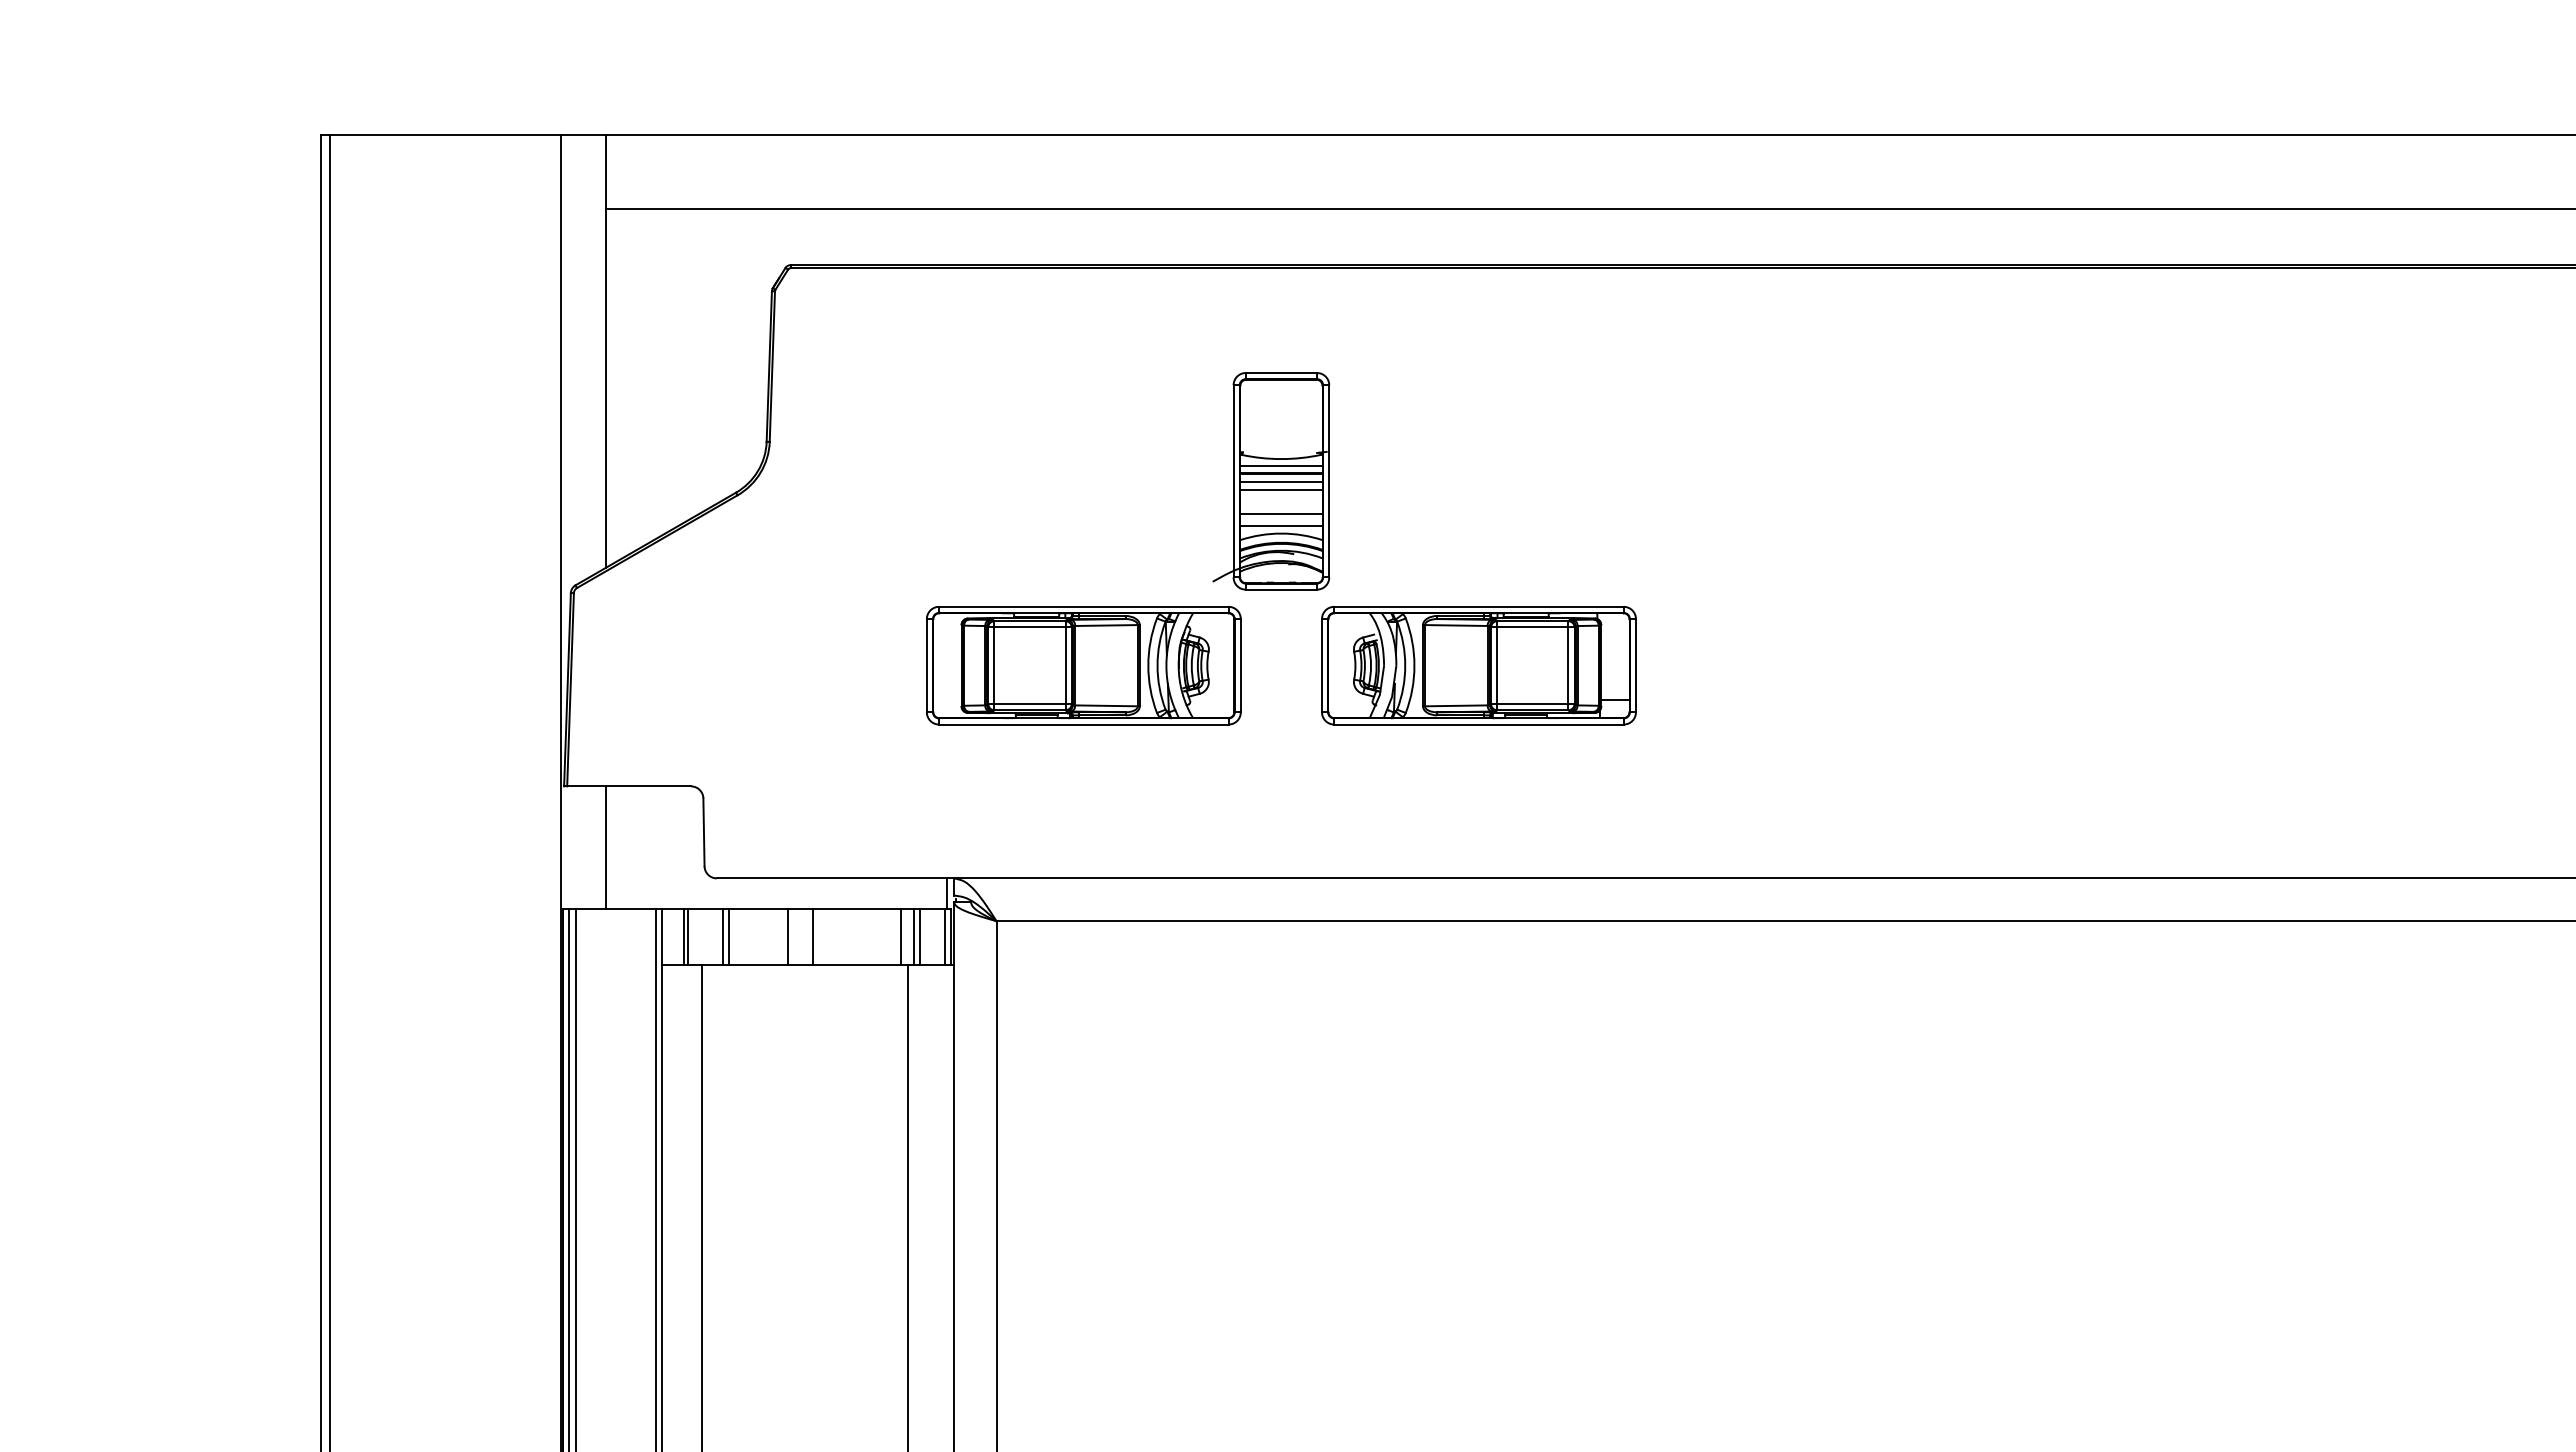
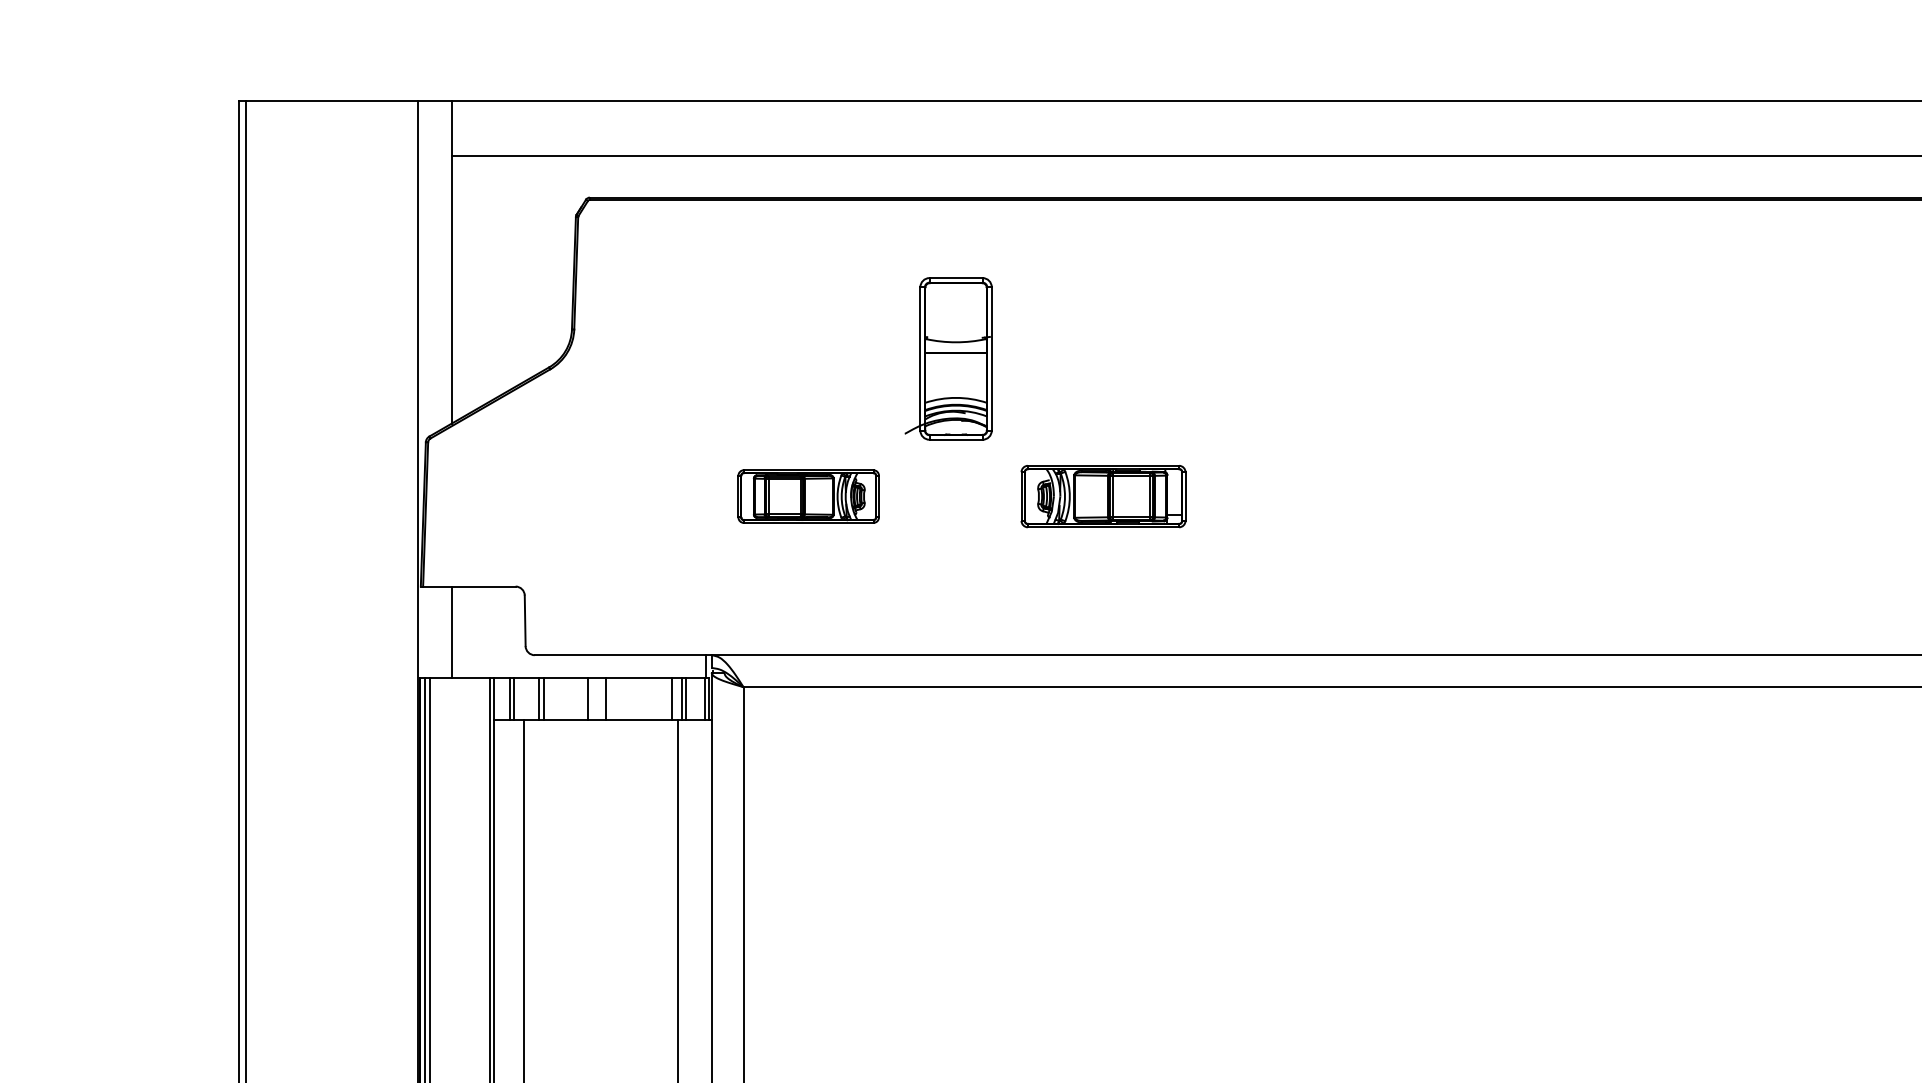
line: (1281, 466) -> (956, 347), removed
line: (1281, 481) -> (956, 359), removed
line: (1281, 489) -> (956, 365), removed
line: (1281, 514) -> (956, 383), removed
line: (1281, 526) -> (956, 392), removed
part: (1083, 665) -> (808, 496), size x0.6
part: (1478, 665) -> (1103, 496), size x0.7

